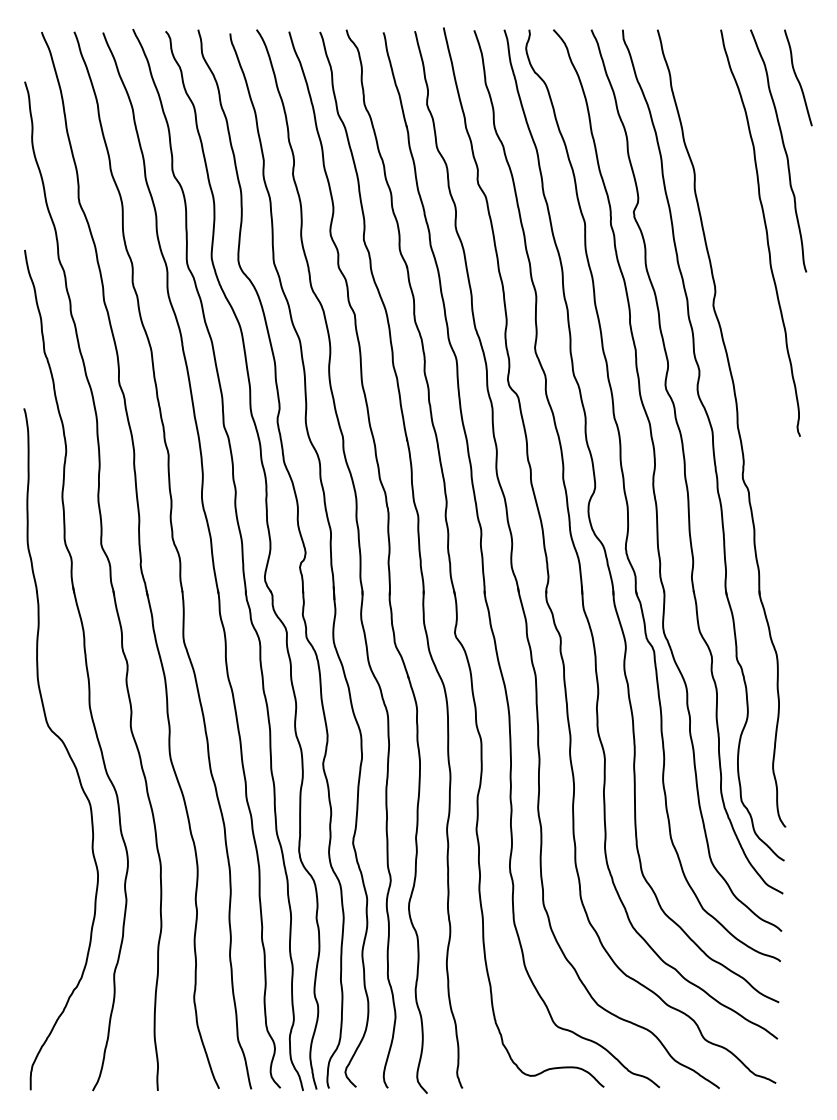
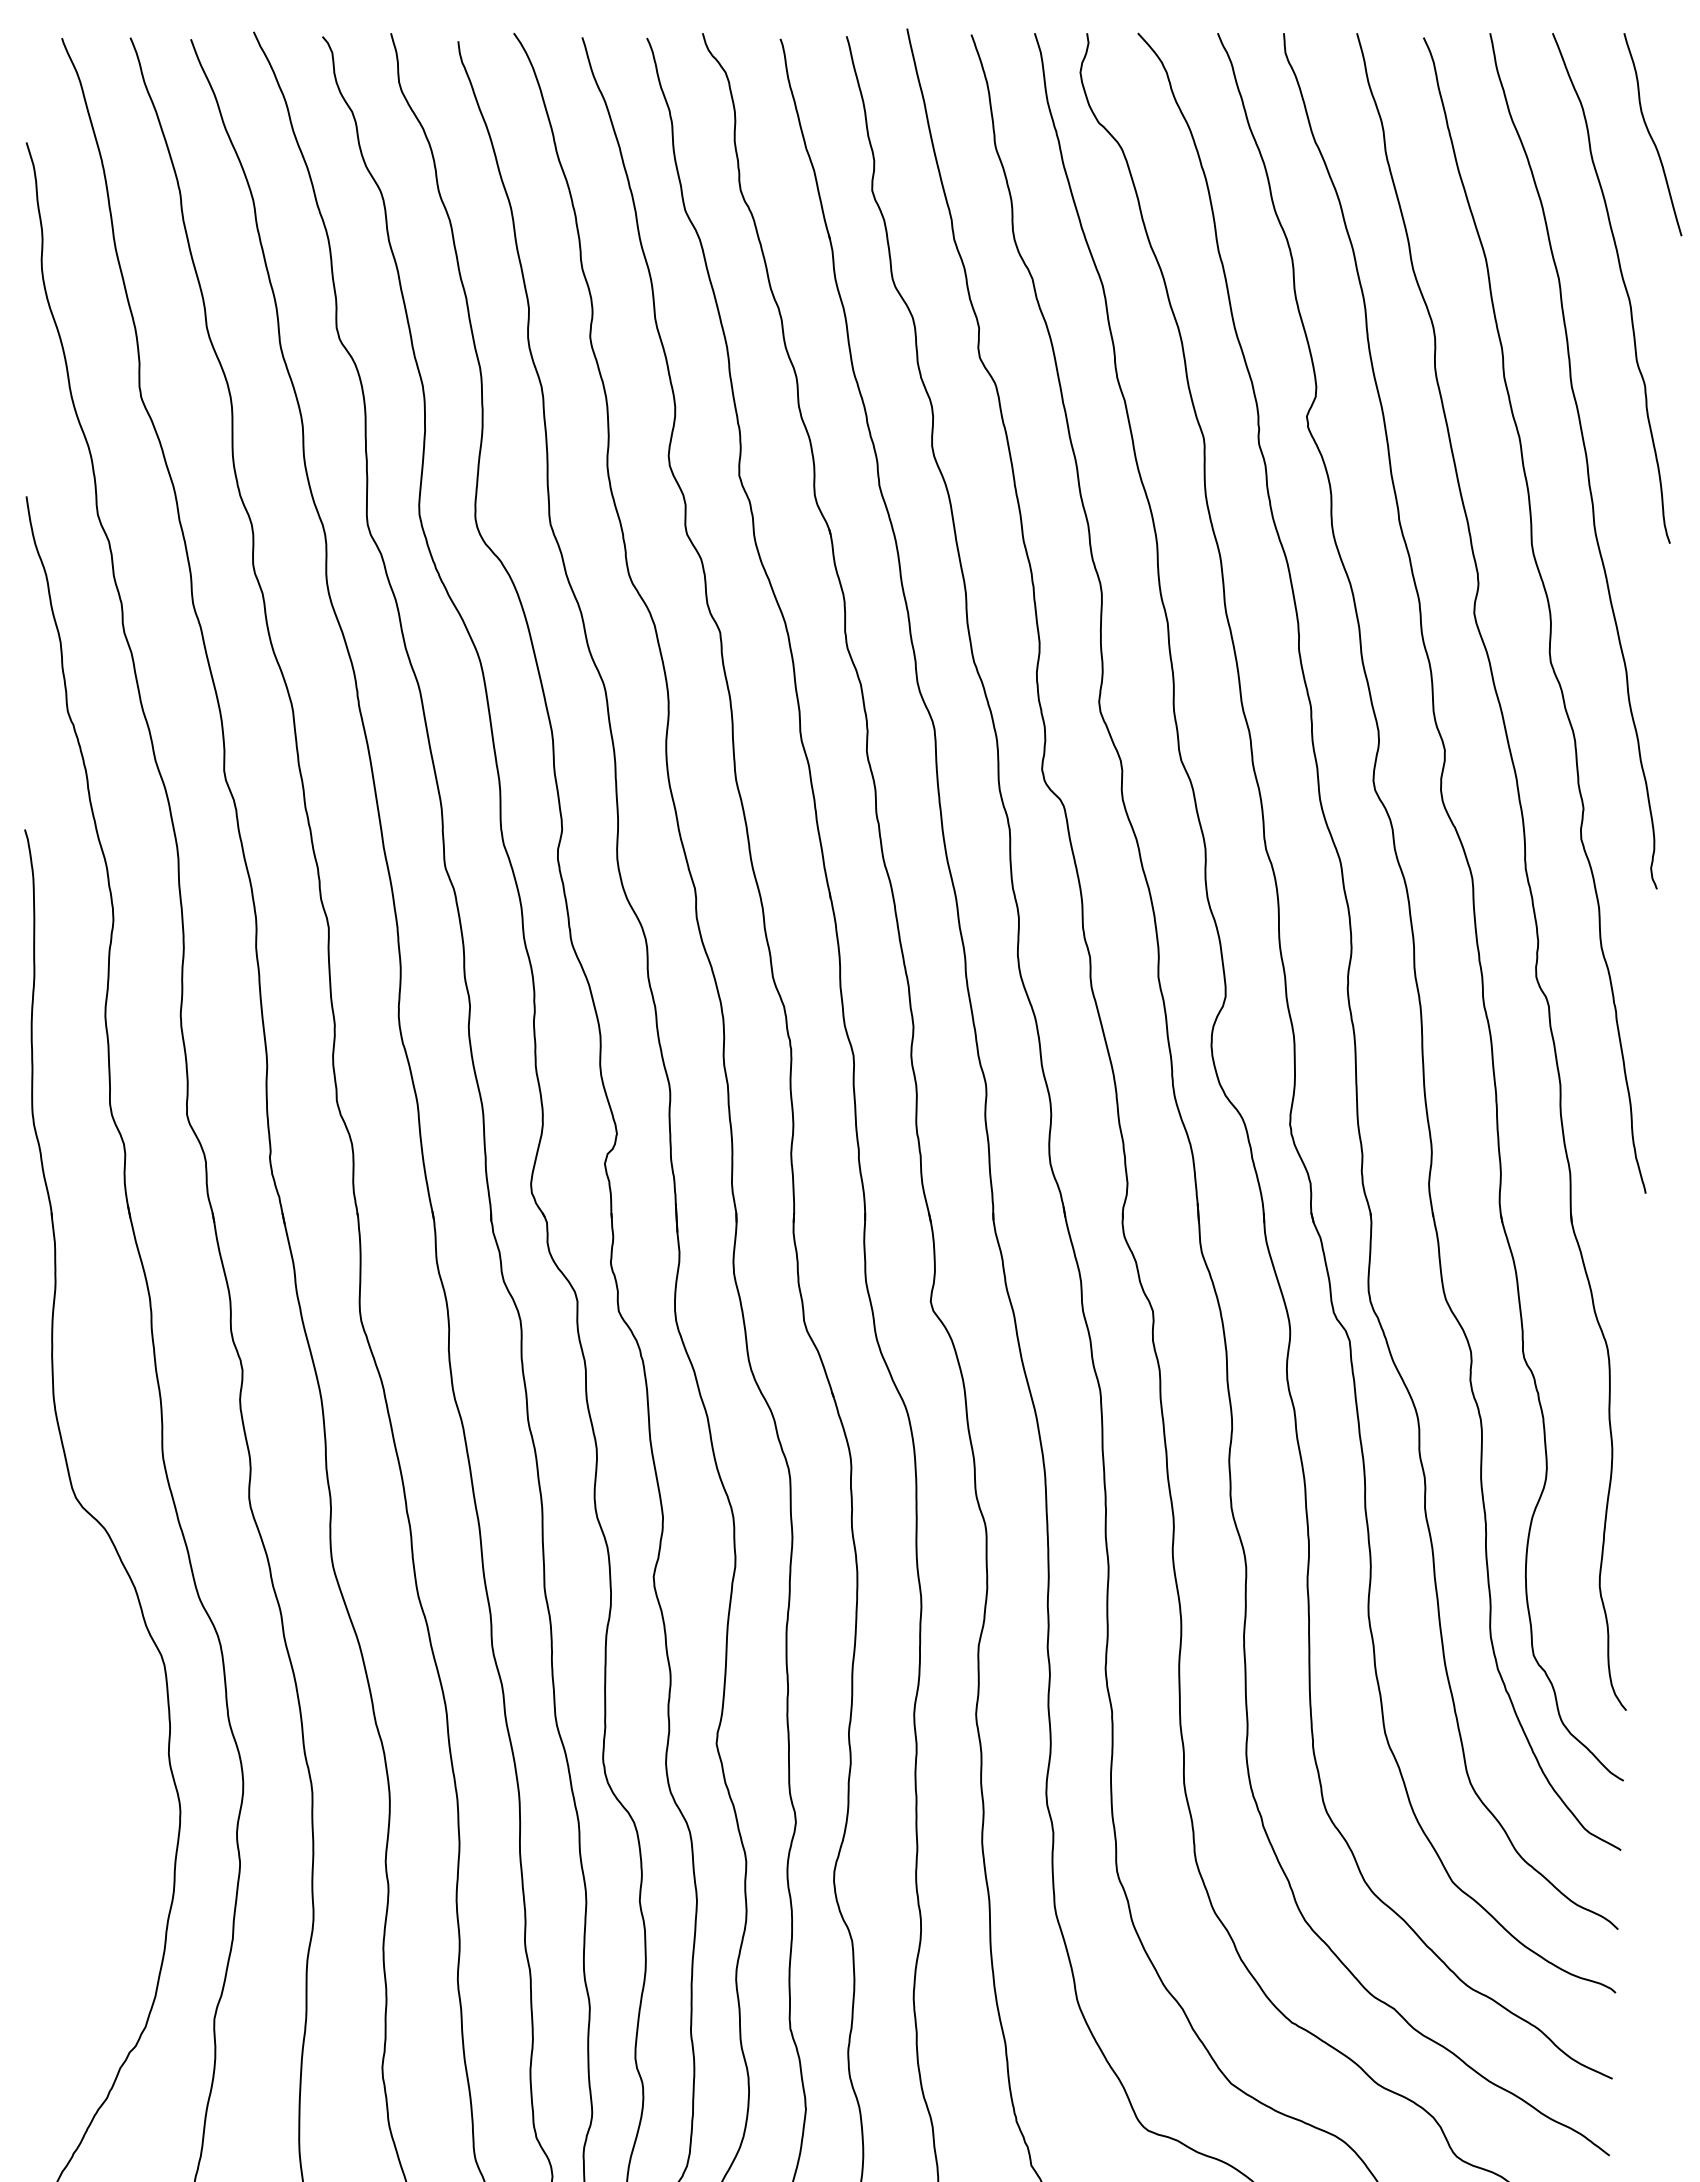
curve: (748, 306) -> (1548, 615), added

